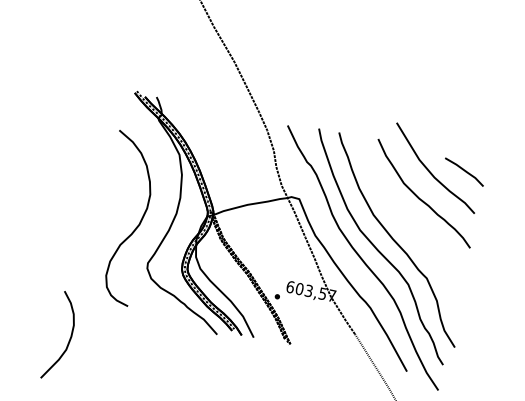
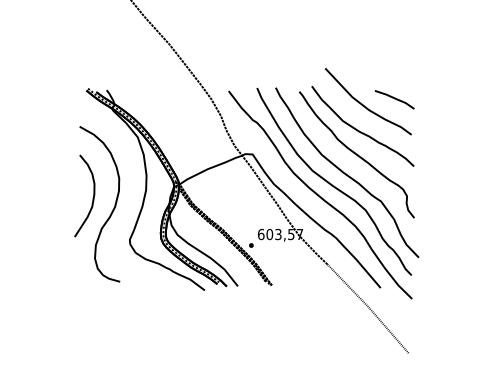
curve: (410, 222) -> (356, 154), added
curve: (68, 339) -> (92, 197), moved

